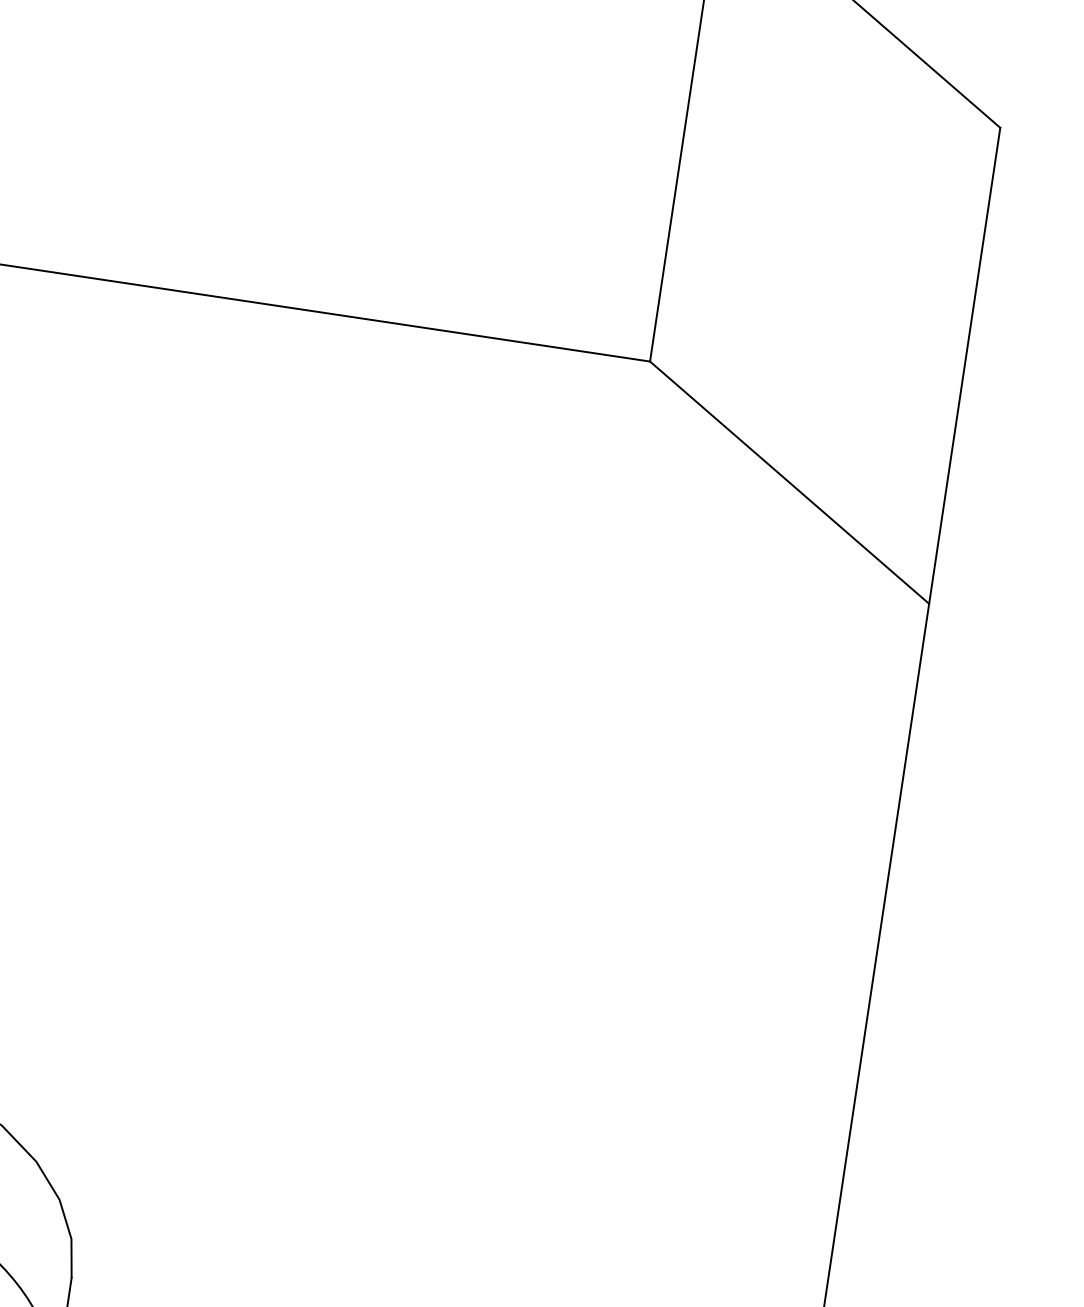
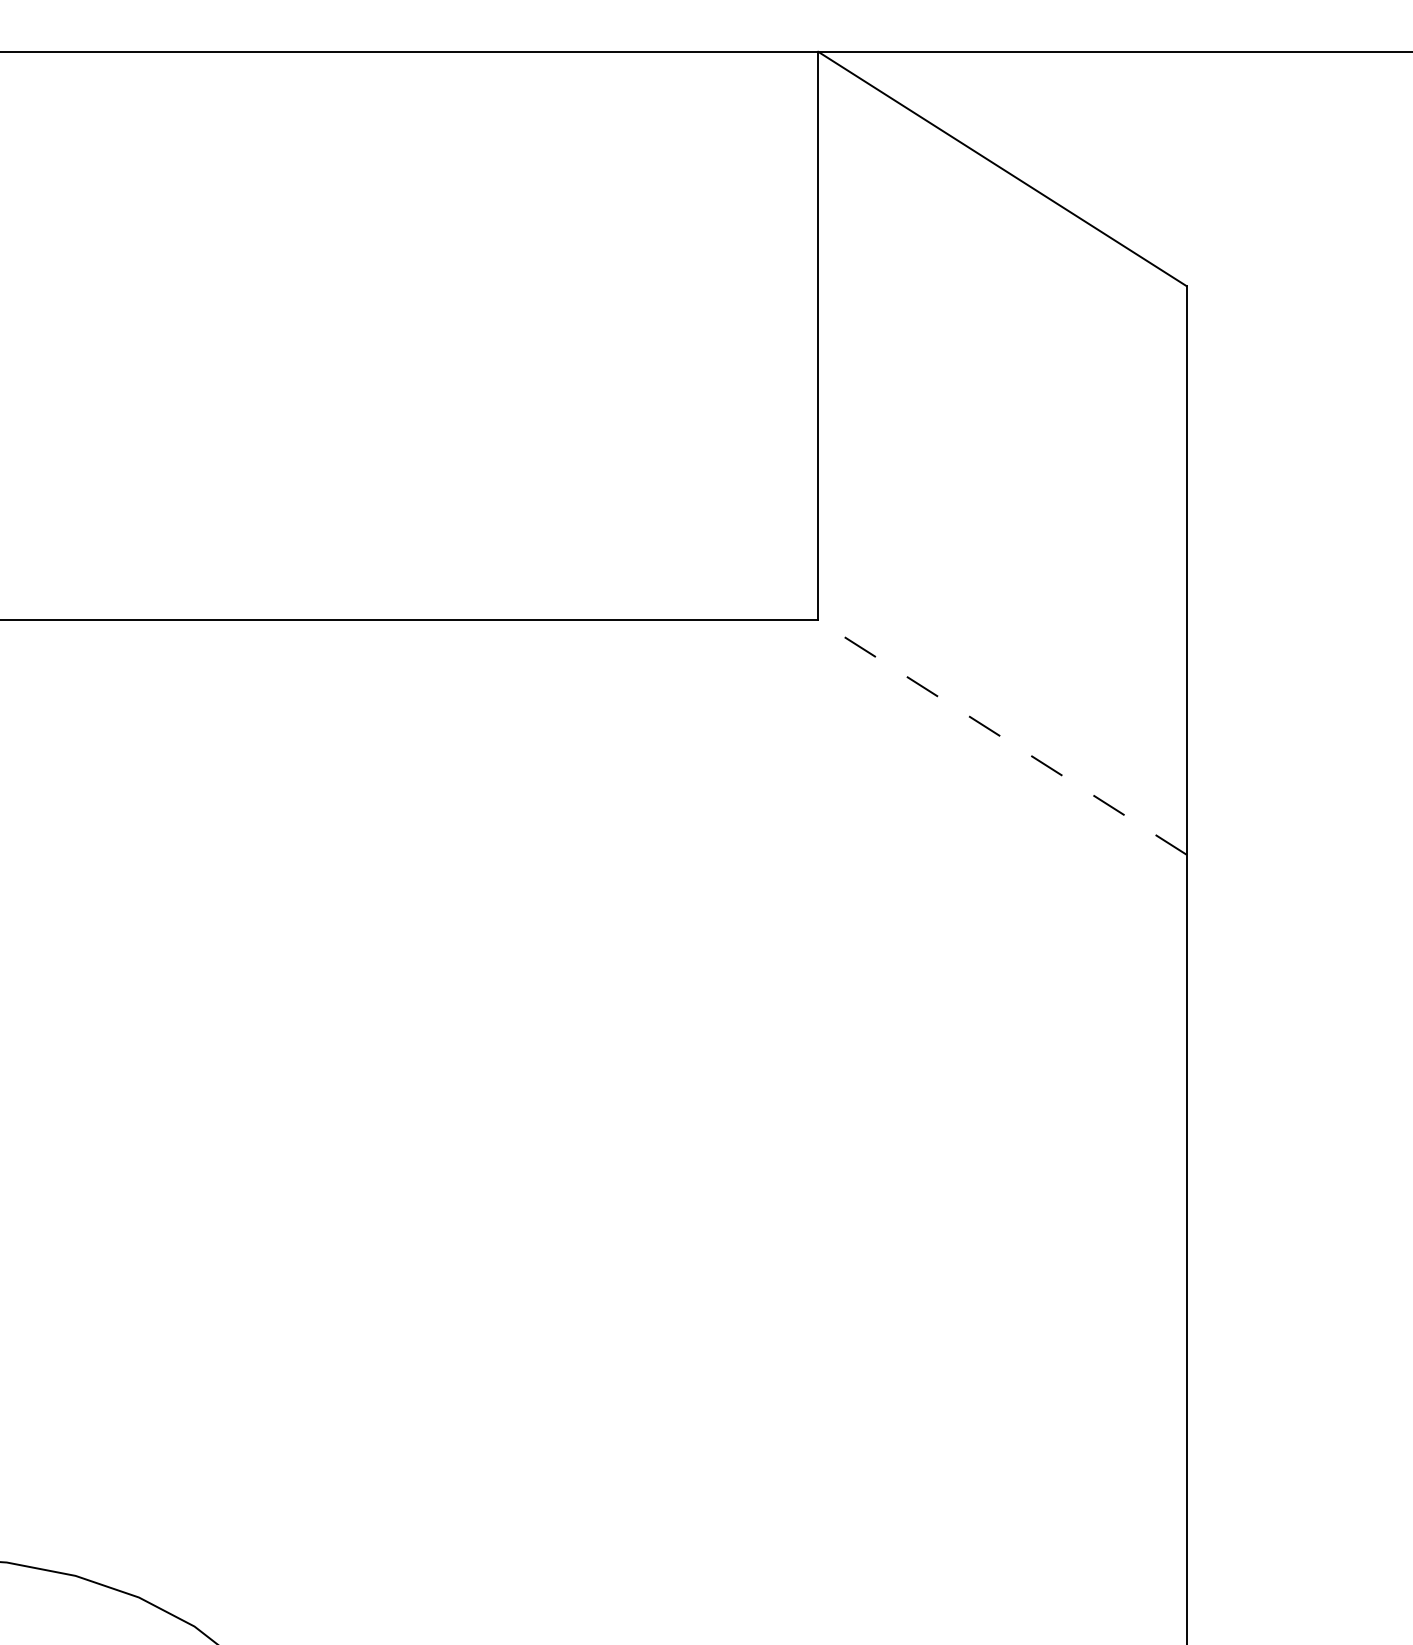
line: (789, 482) -> (1002, 737), solid -> dashed

